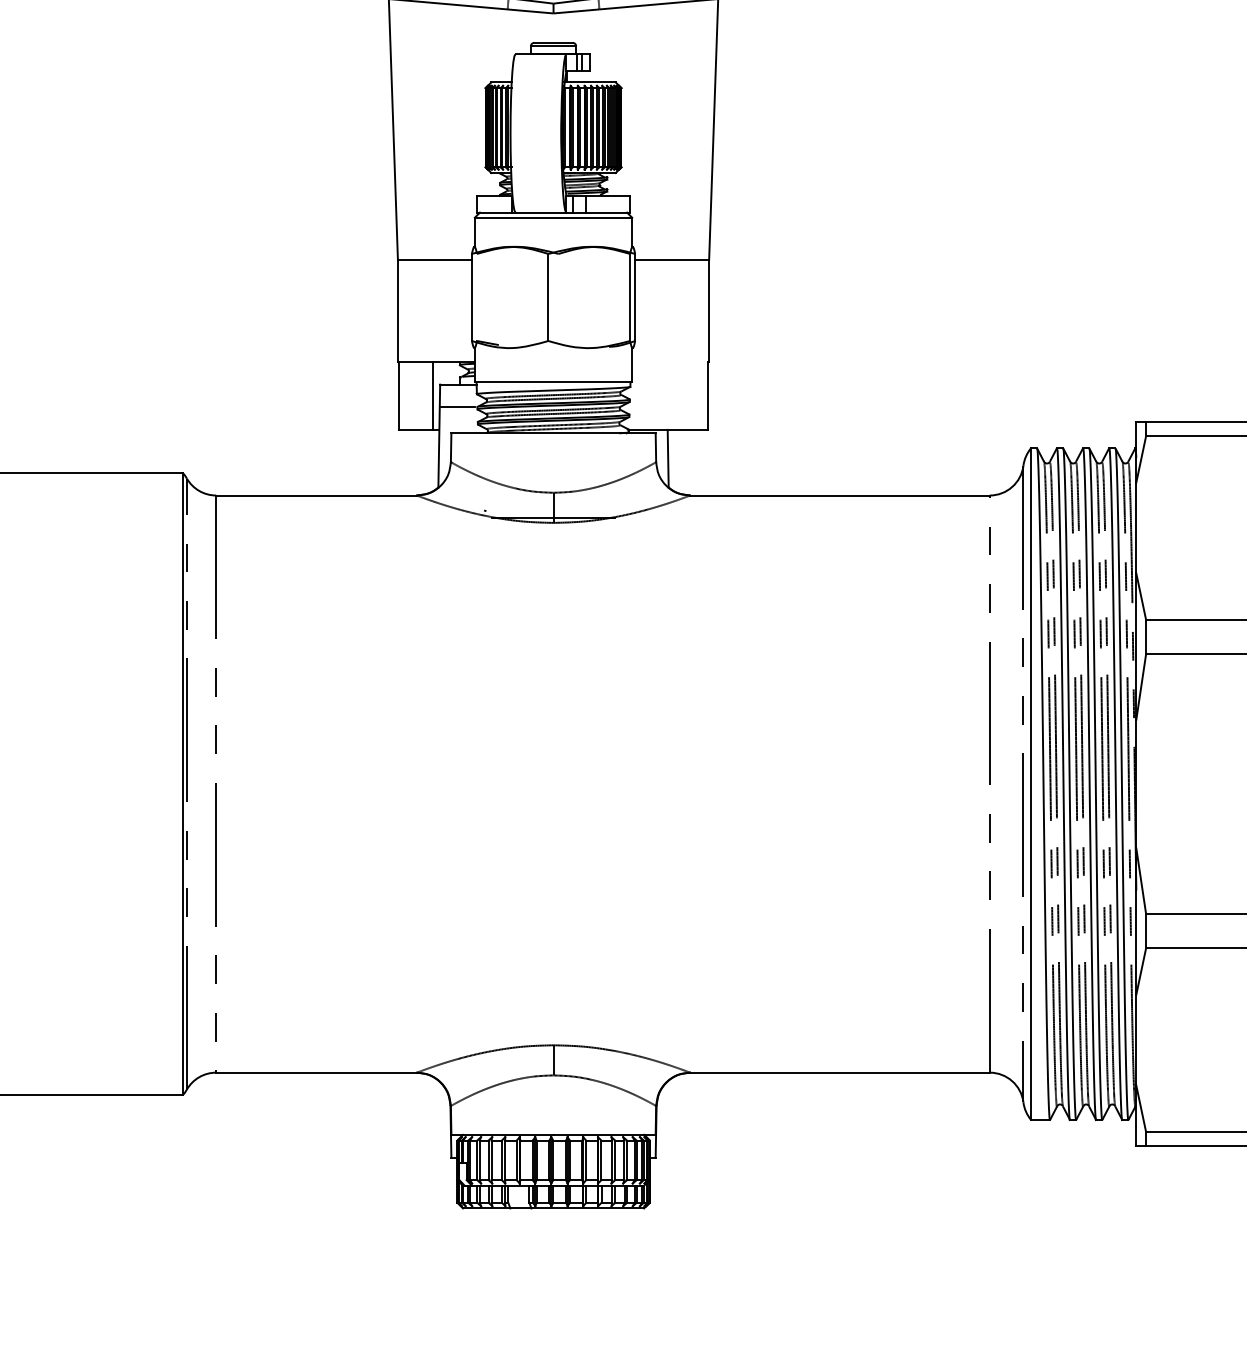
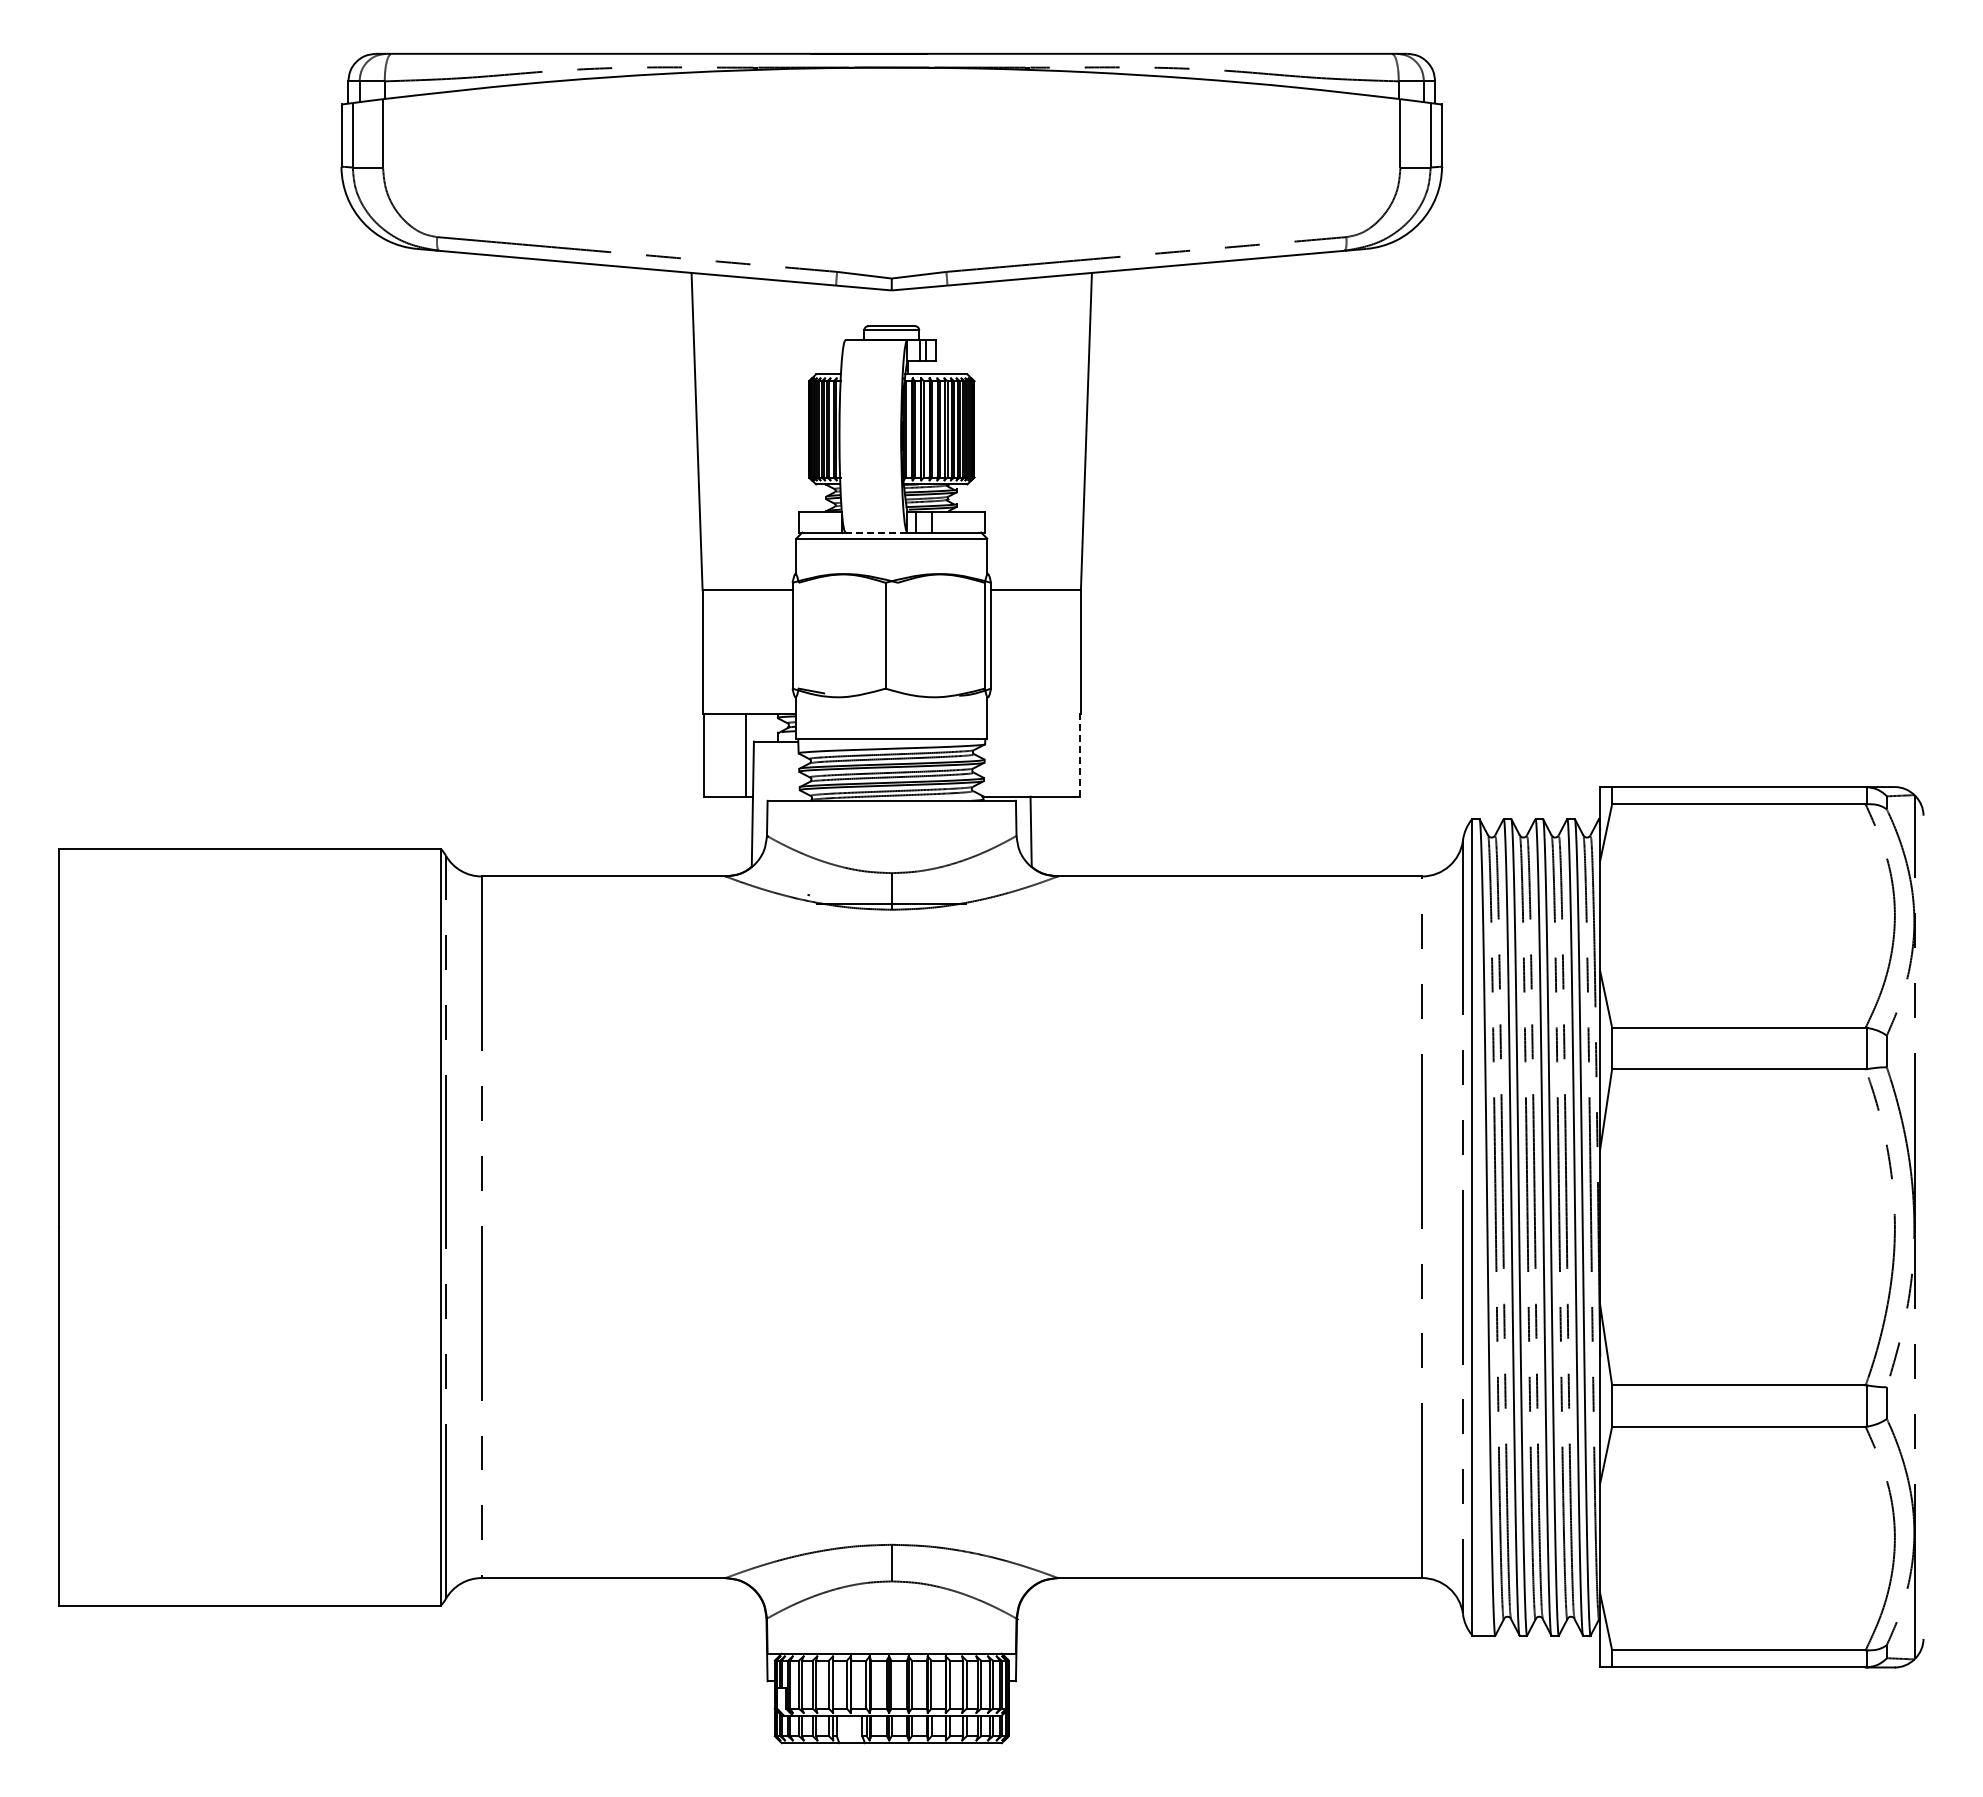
line: (540, 212) -> (876, 532), solid -> dashed
line: (707, 395) -> (1079, 754), solid -> dashed
line: (457, 407) -> (775, 769), removed

